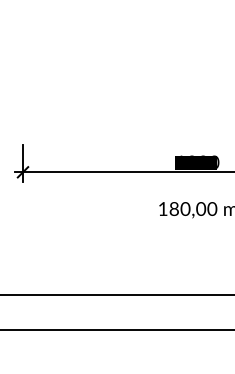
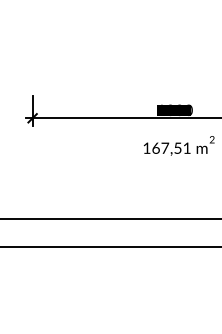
text: (193, 208) -> (171, 147), 180,00 -> 167,51

